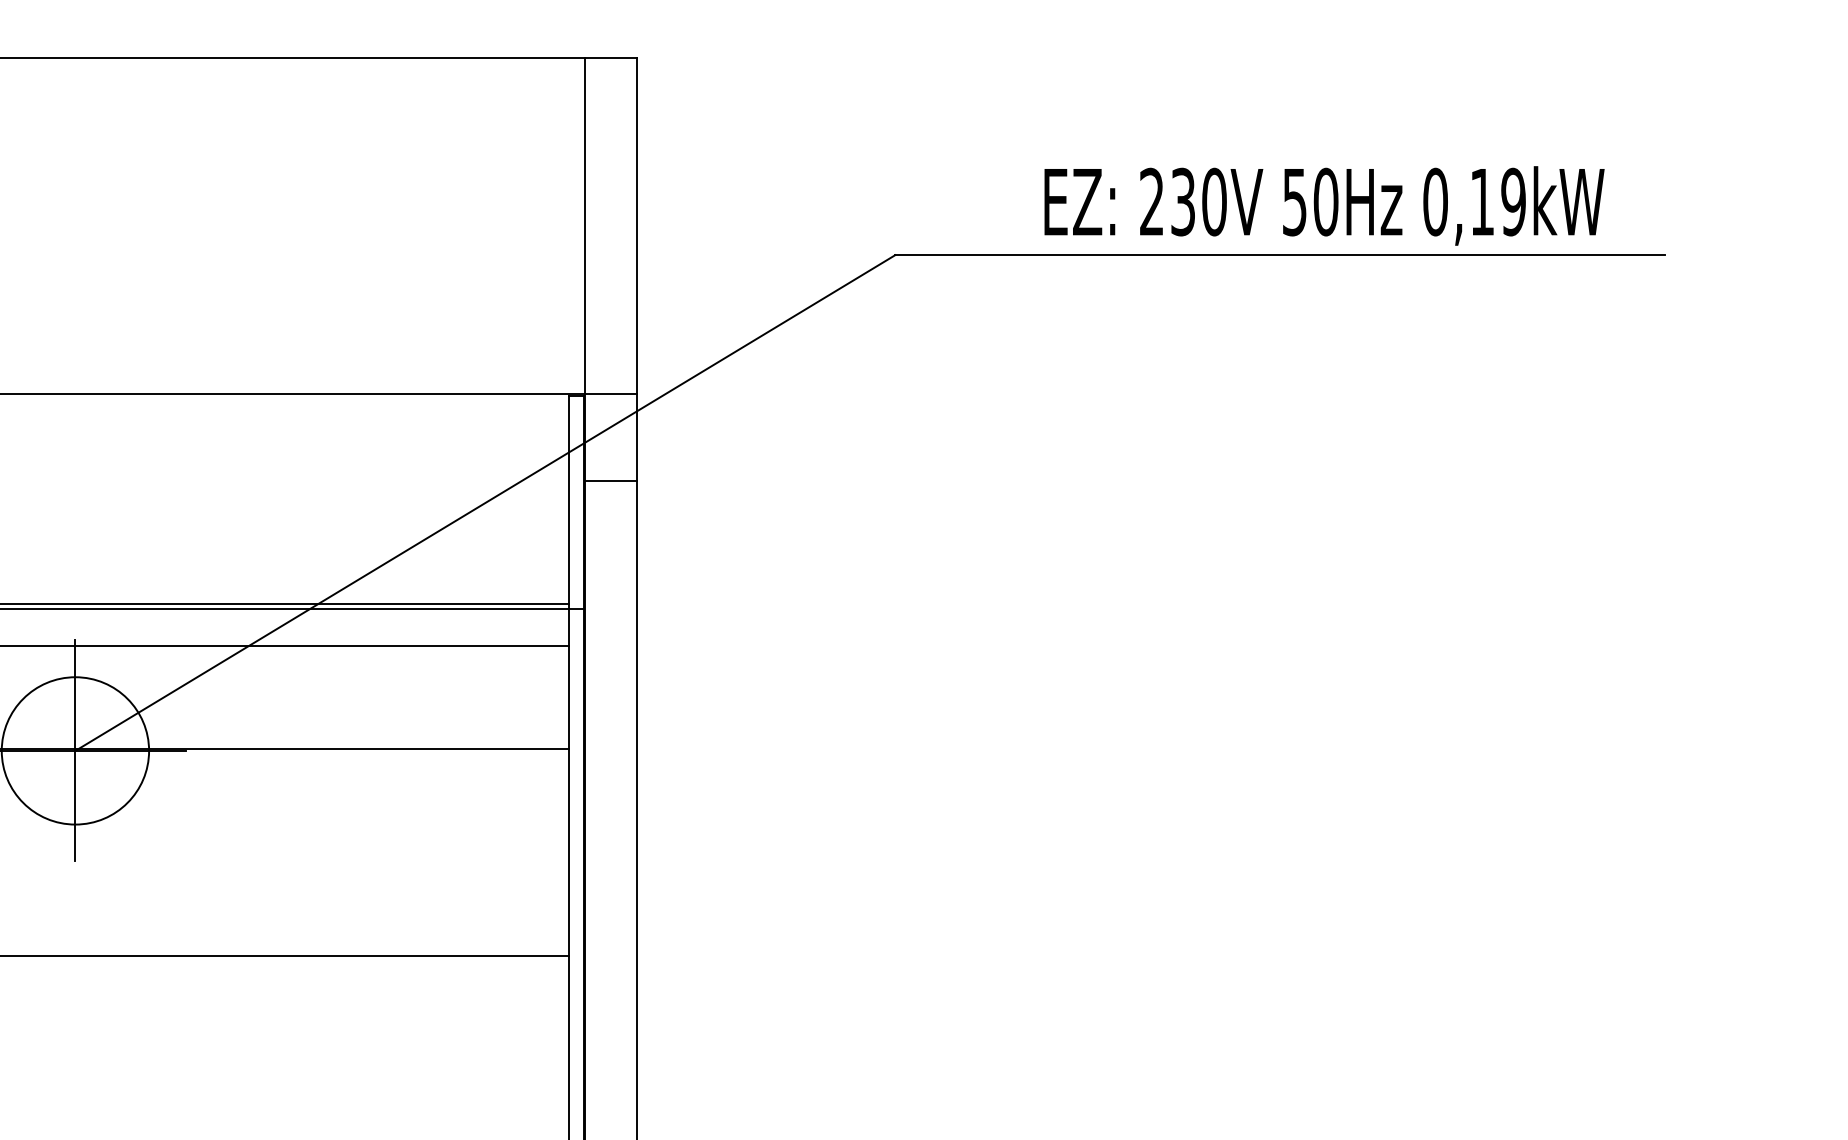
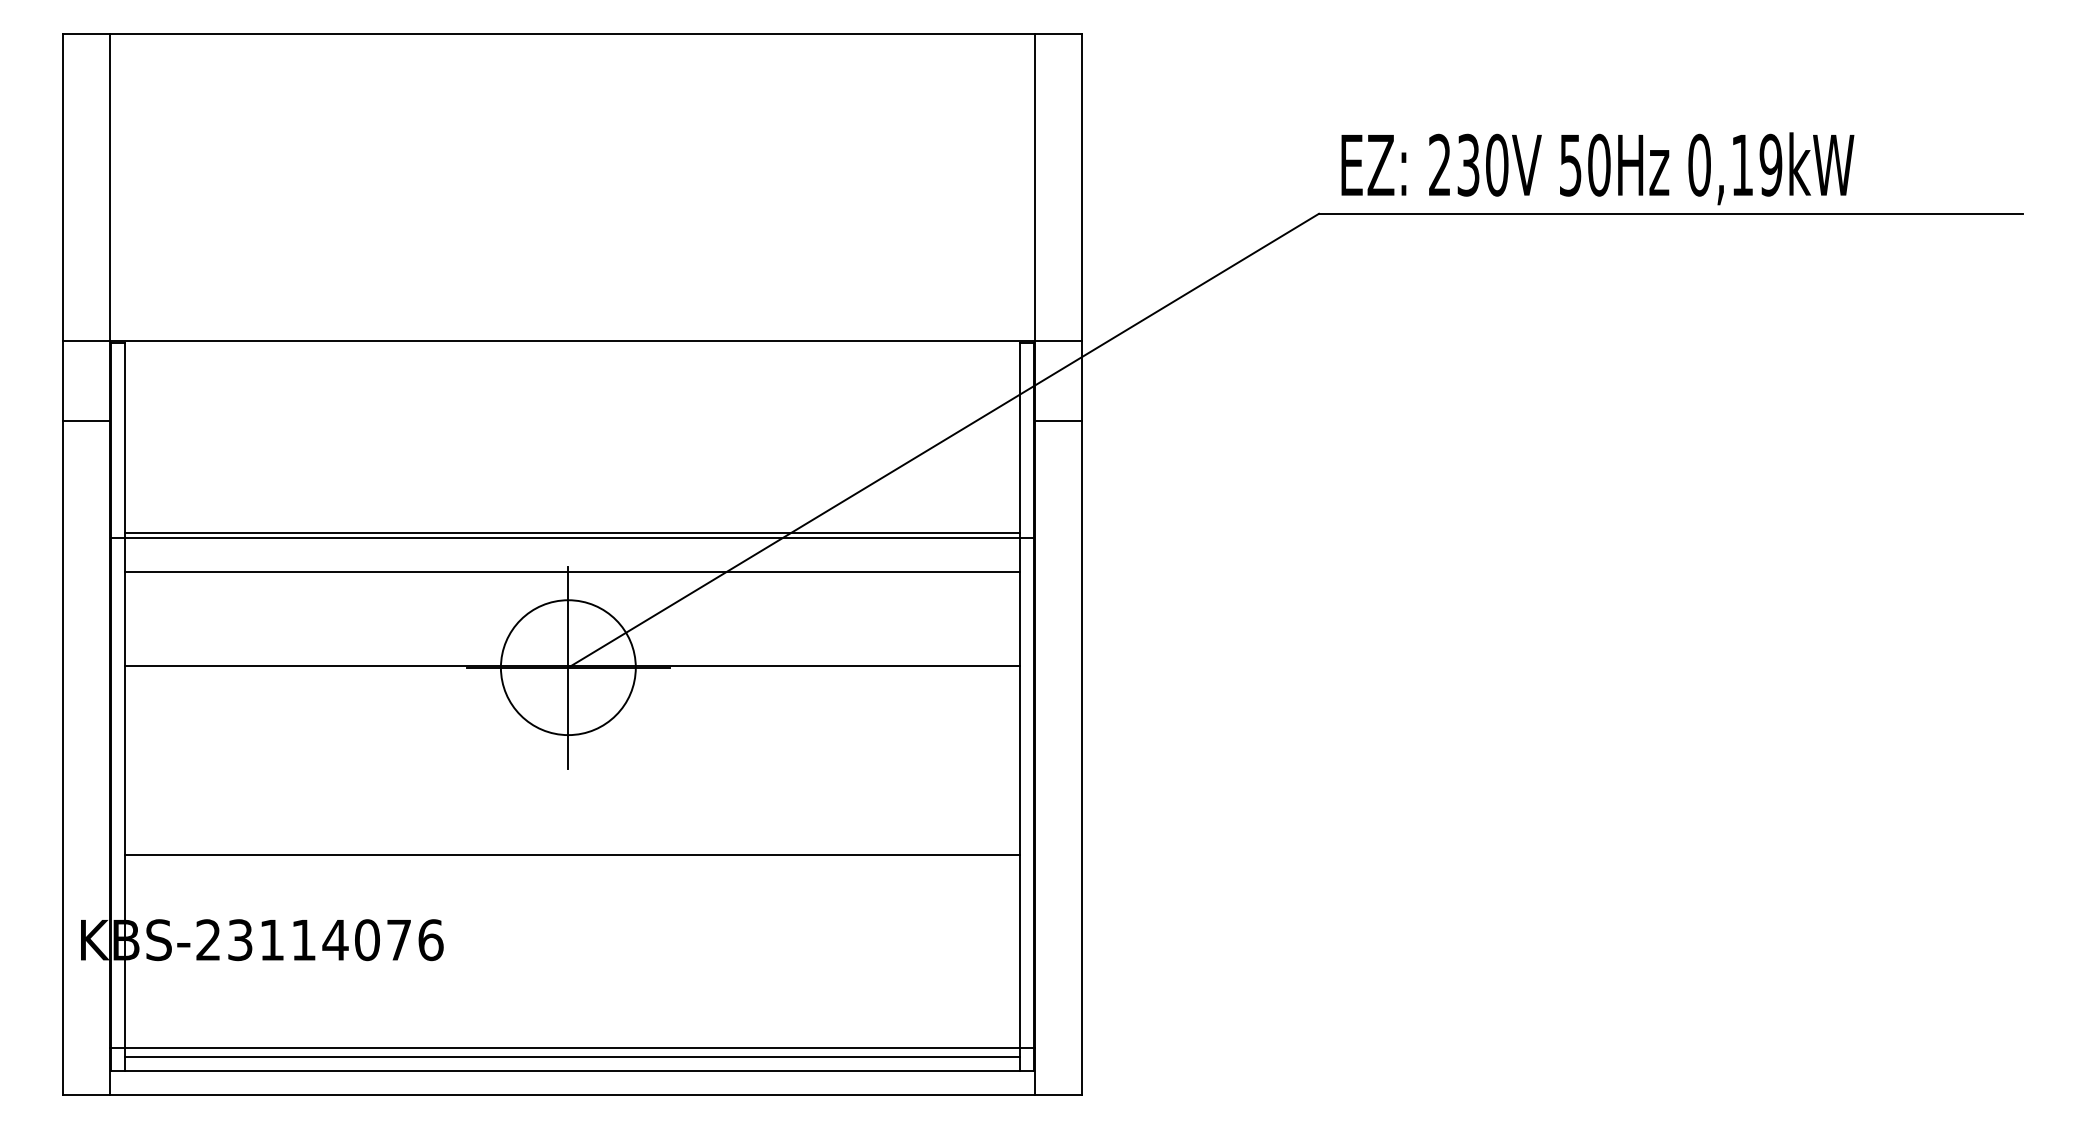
text: (1324, 205) -> (1597, 168), moved

